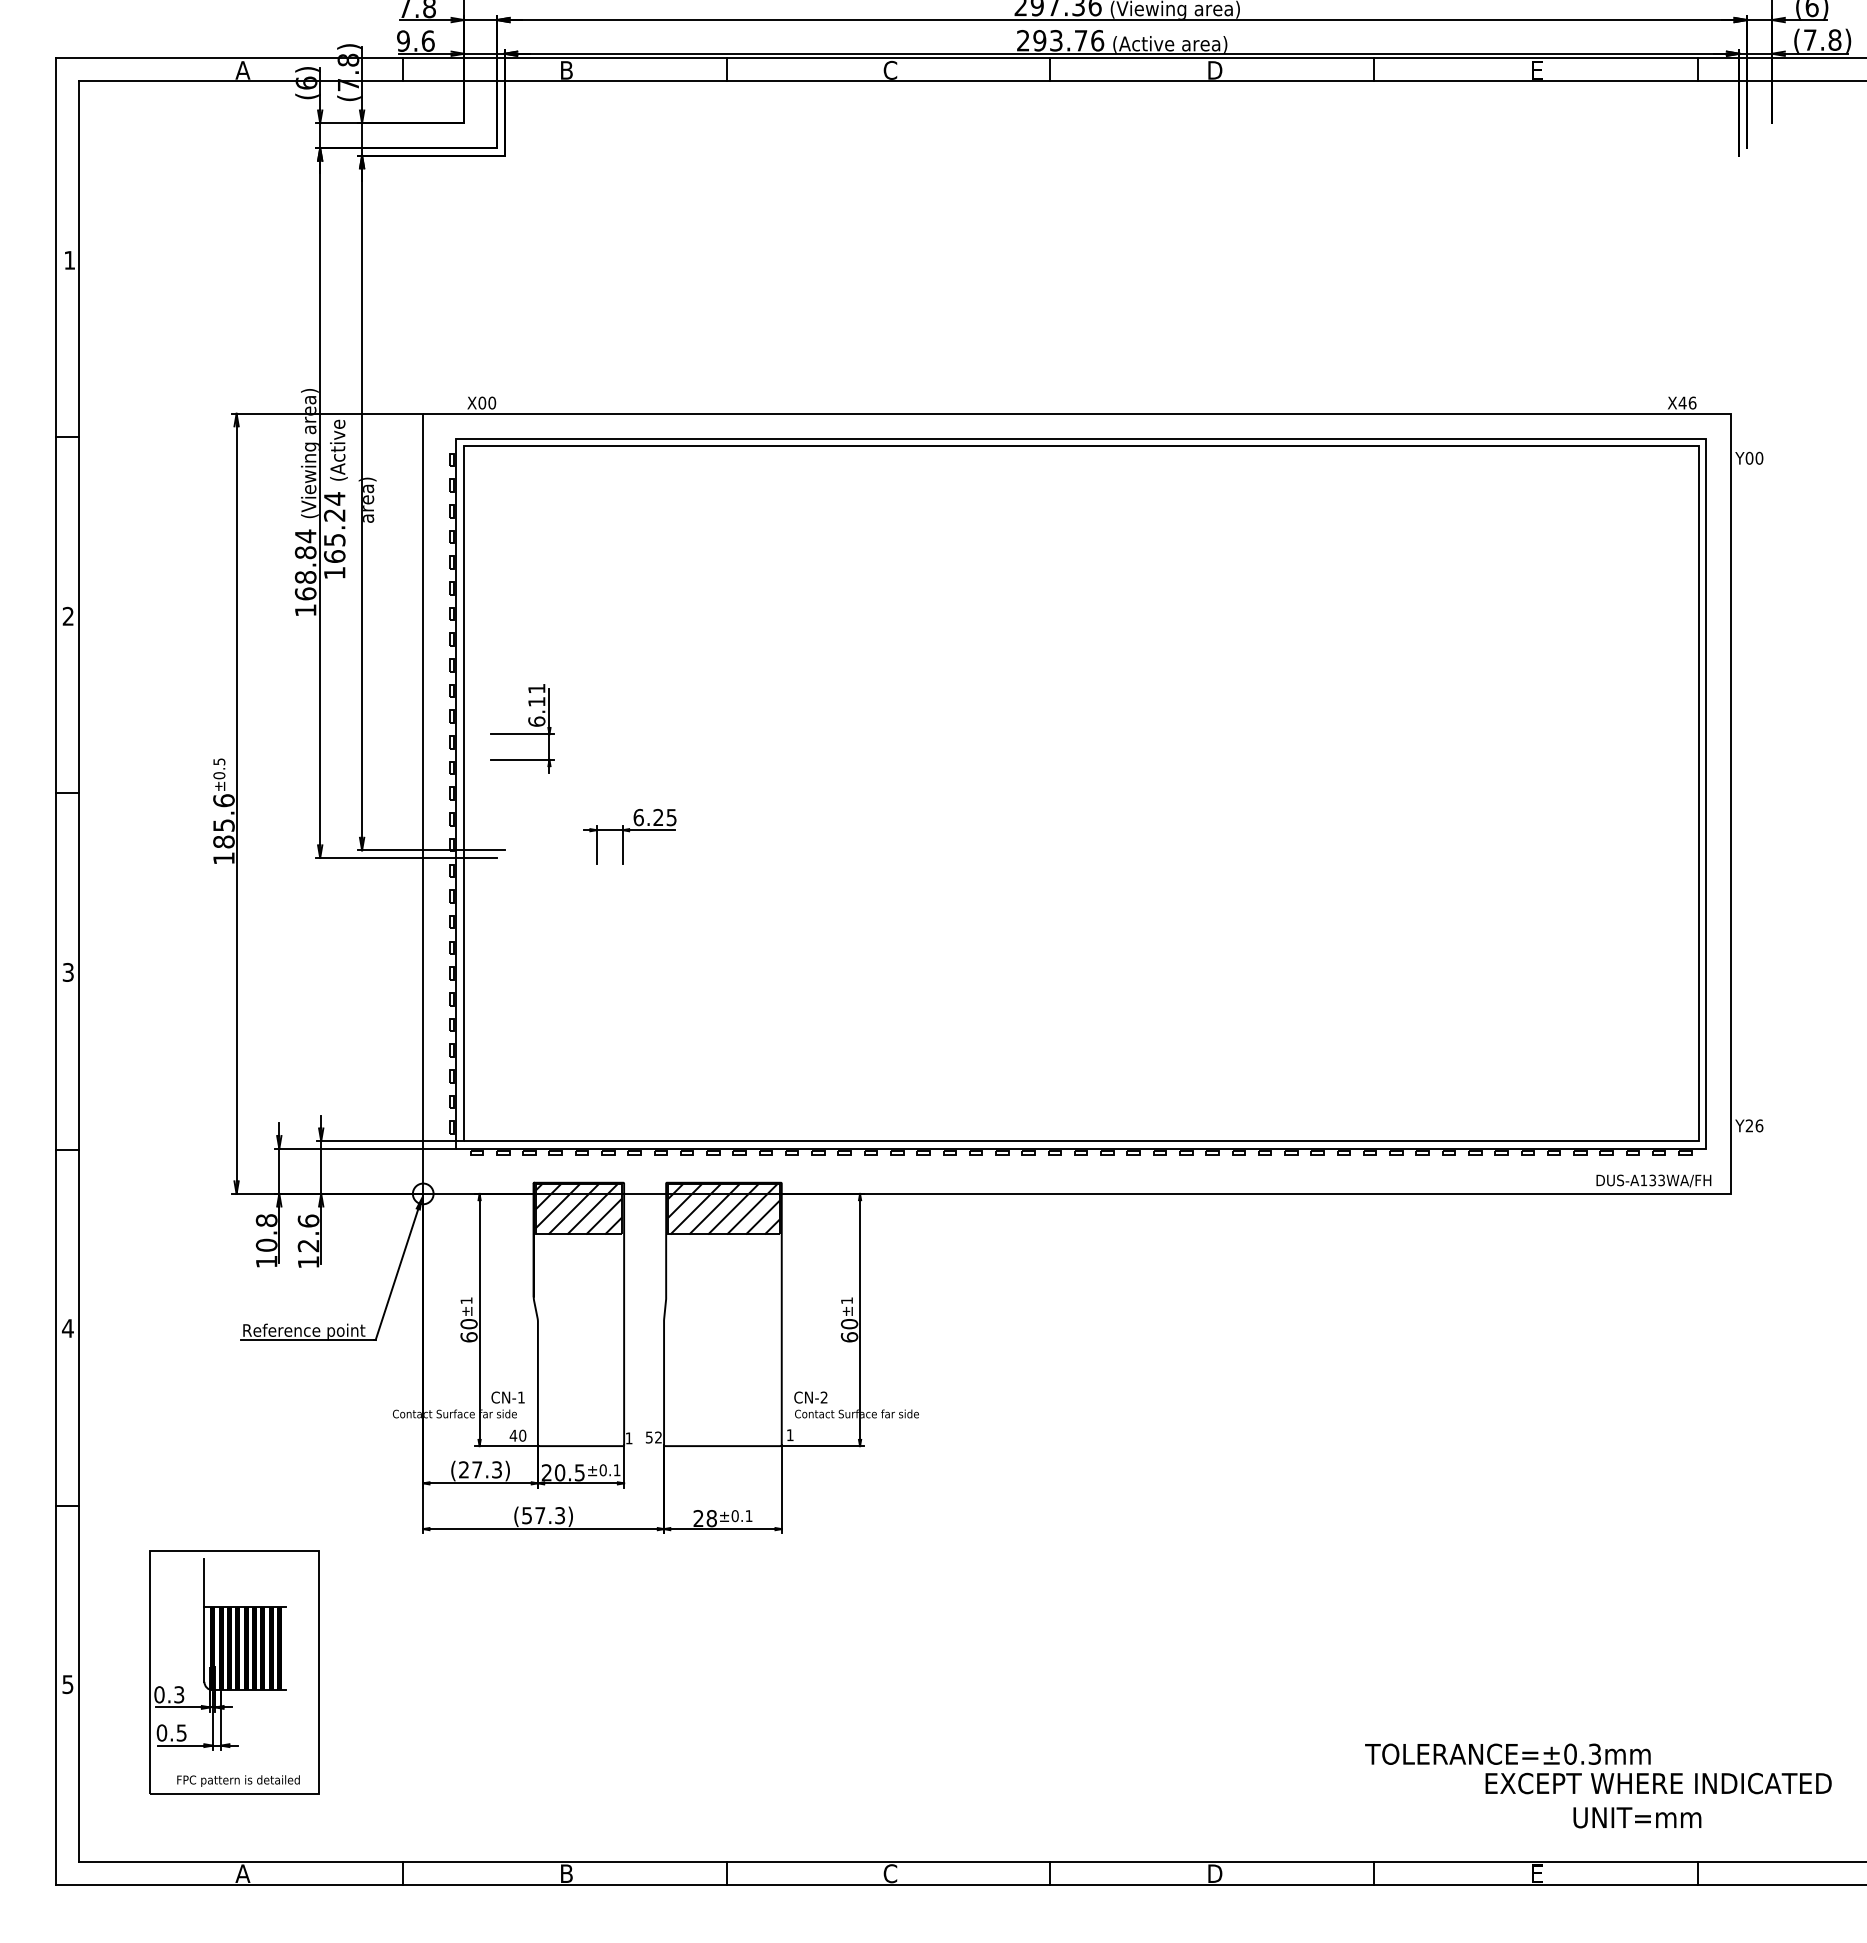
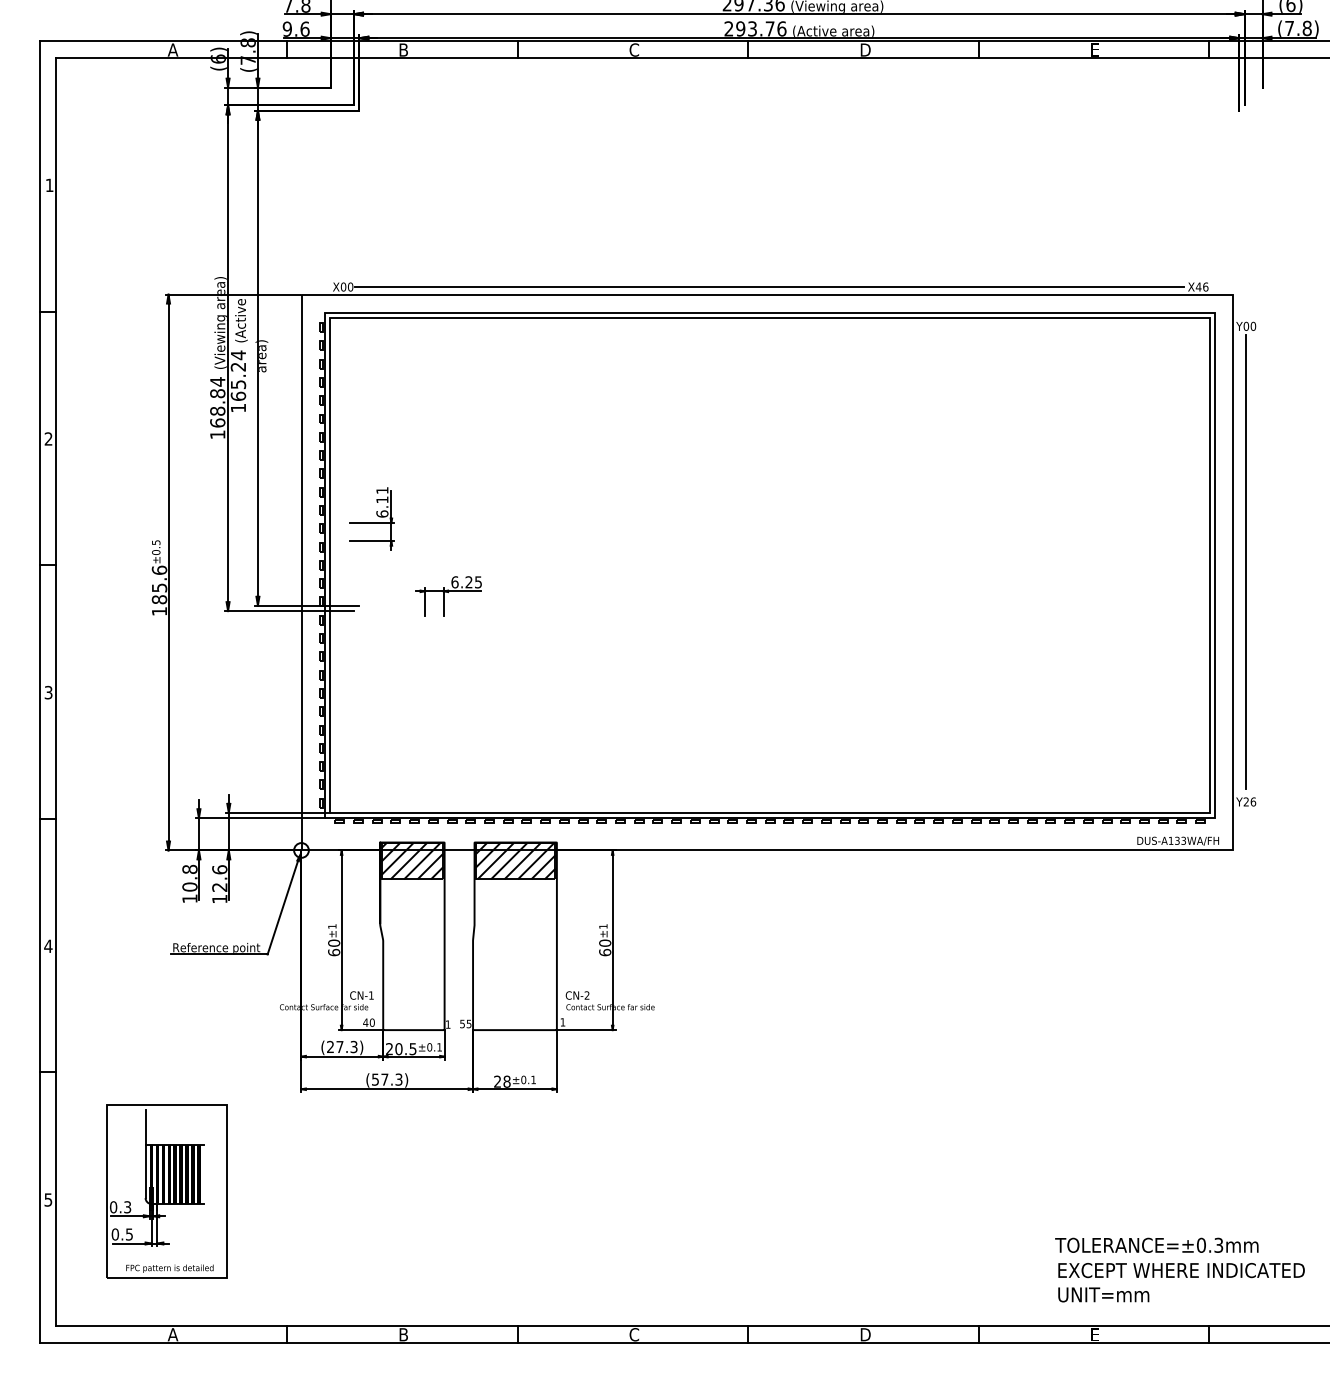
line: (1079, 403) -> (769, 287), added
line: (1749, 788) -> (1246, 561), added
text: (658, 1437) -> (469, 1023), 52 -> 55
text: (1507, 1753) -> (1156, 1244), moved
text: (1637, 1817) -> (1103, 1294), moved

